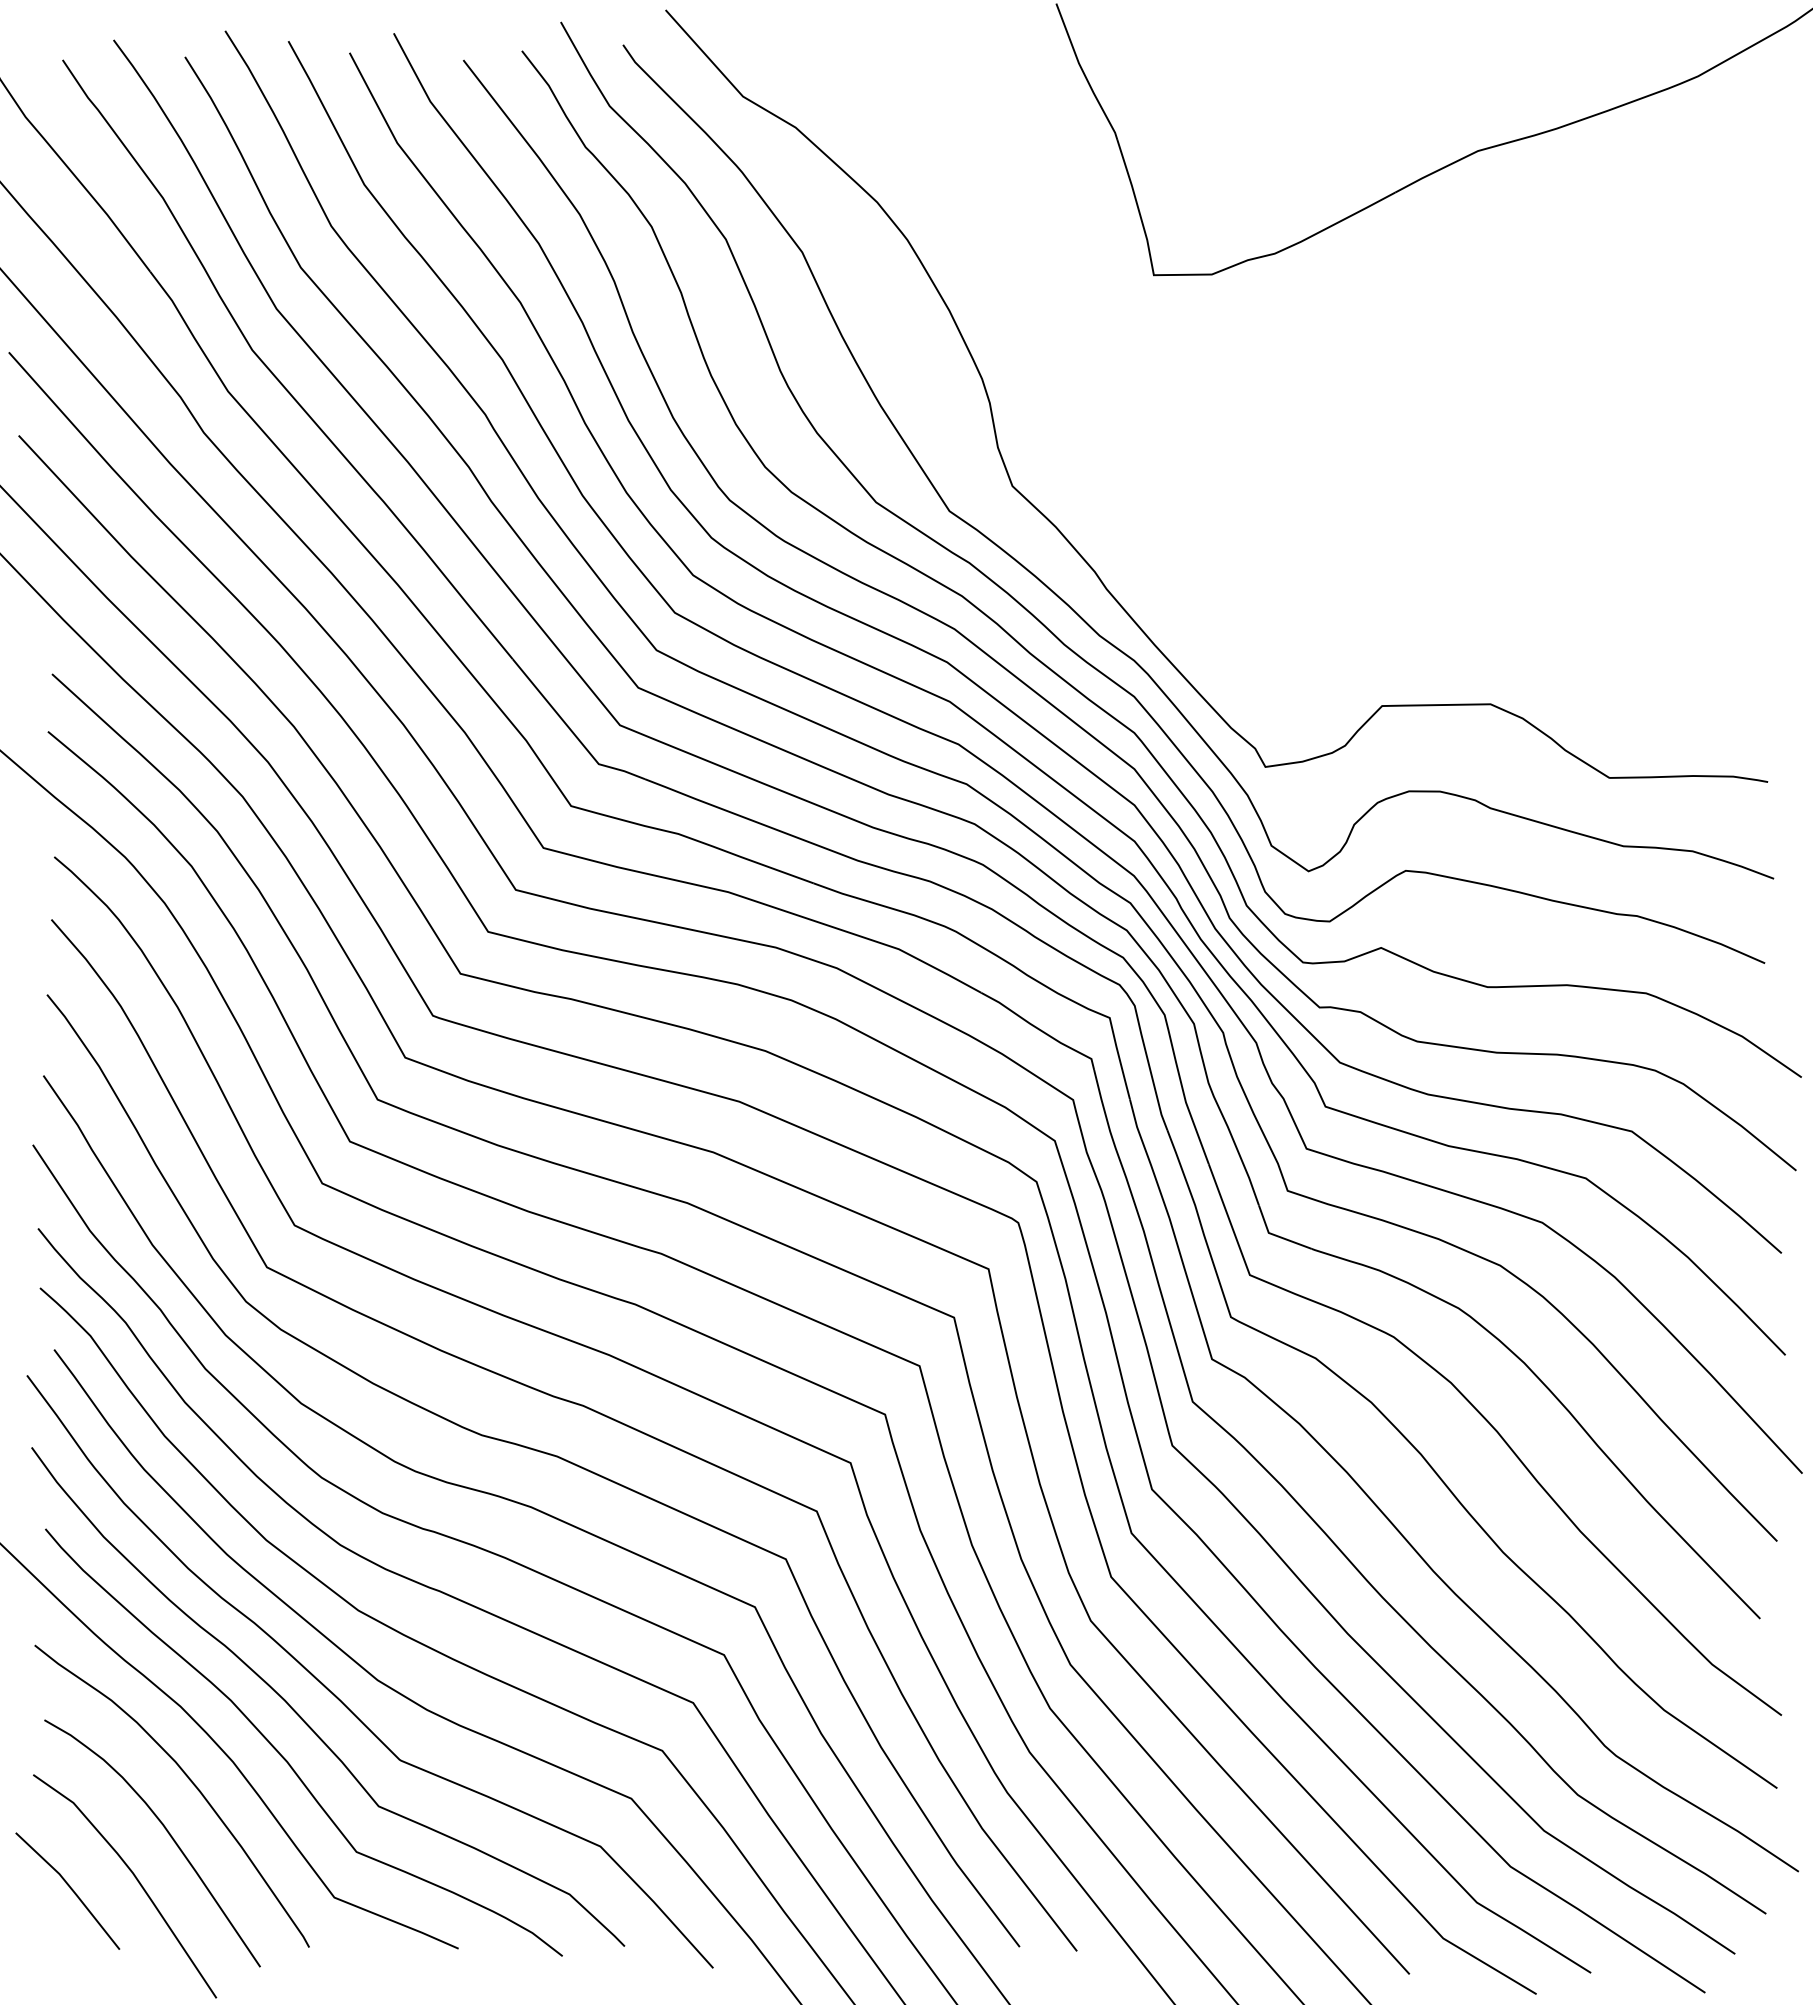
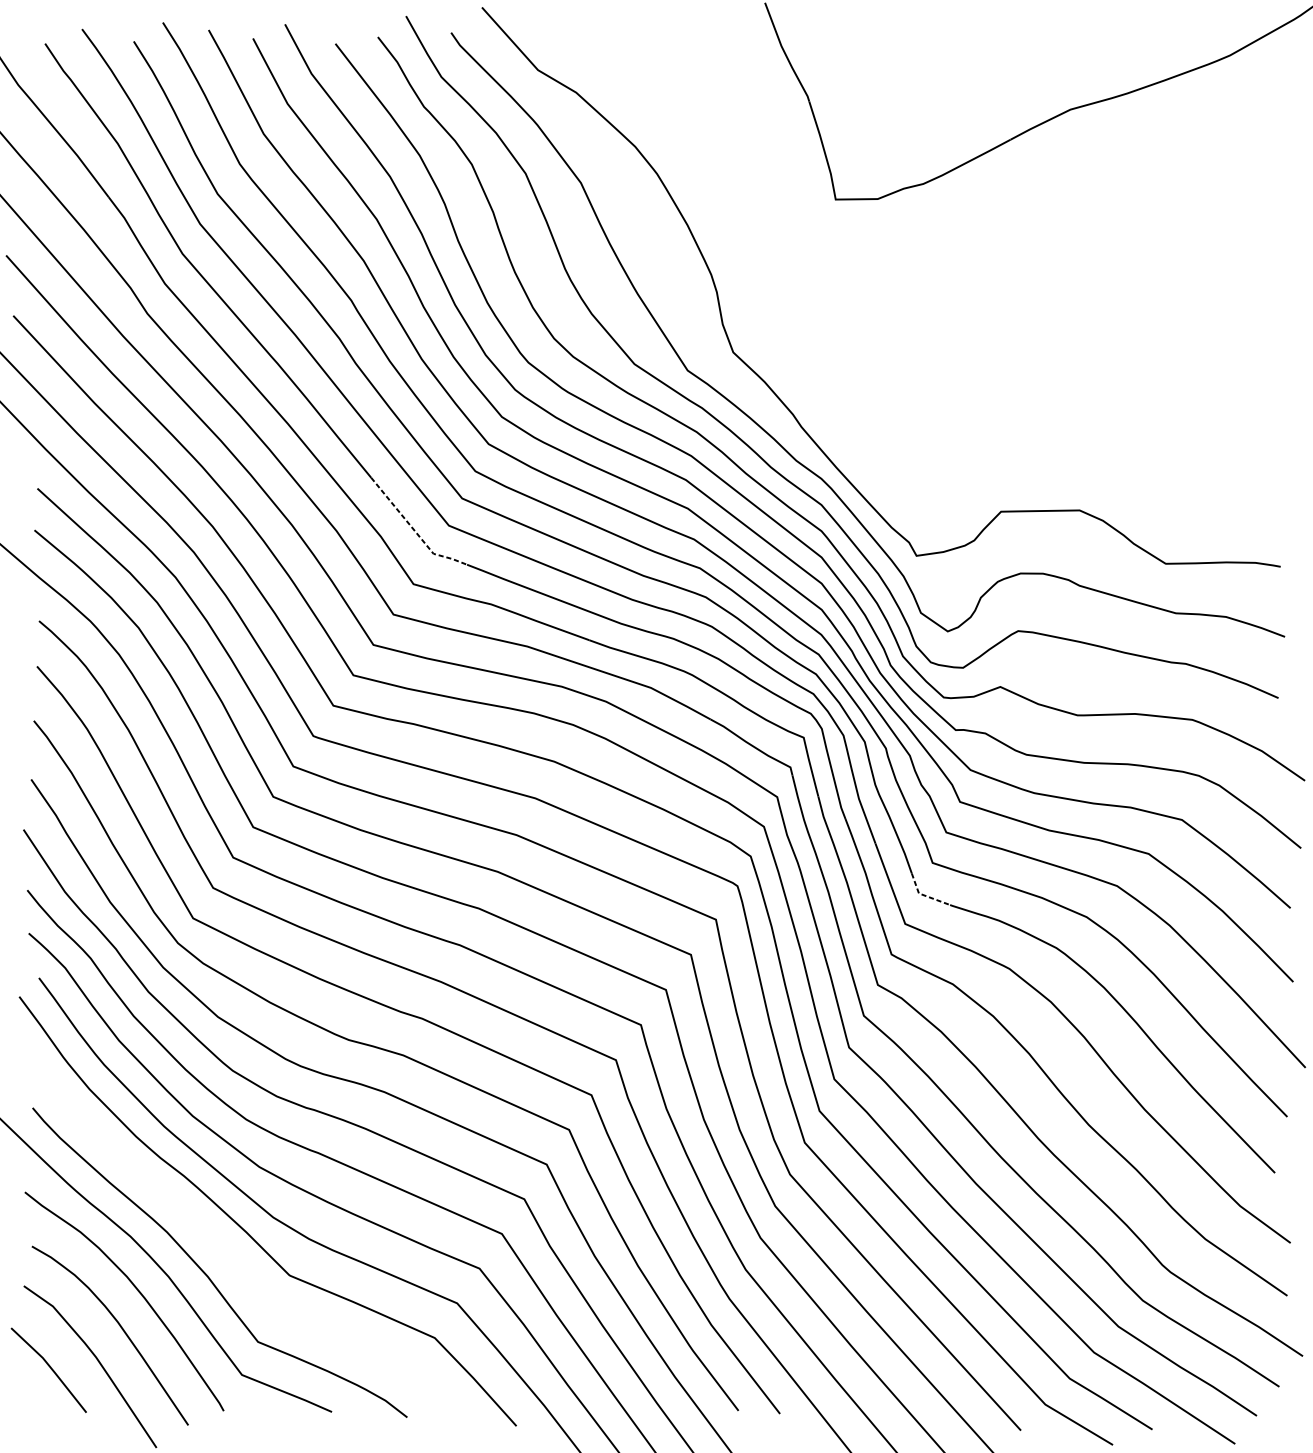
line: (572, 731) -> (414, 530), solid -> dashed
line: (1276, 1235) -> (924, 895), solid -> dashed
curve: (301, 1716) -> (218, 1243), removed

